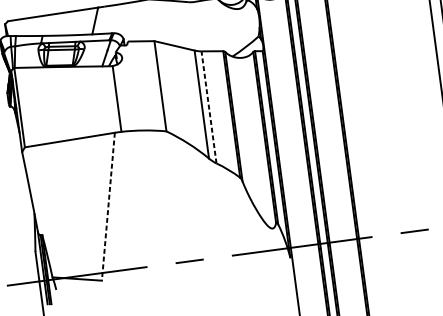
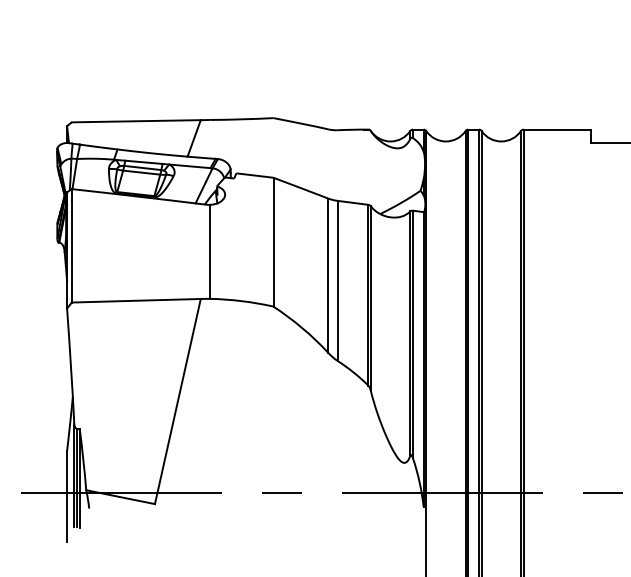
line: (208, 107) -> (337, 280), dashed -> solid
line: (108, 207) -> (177, 402), dashed -> solid

